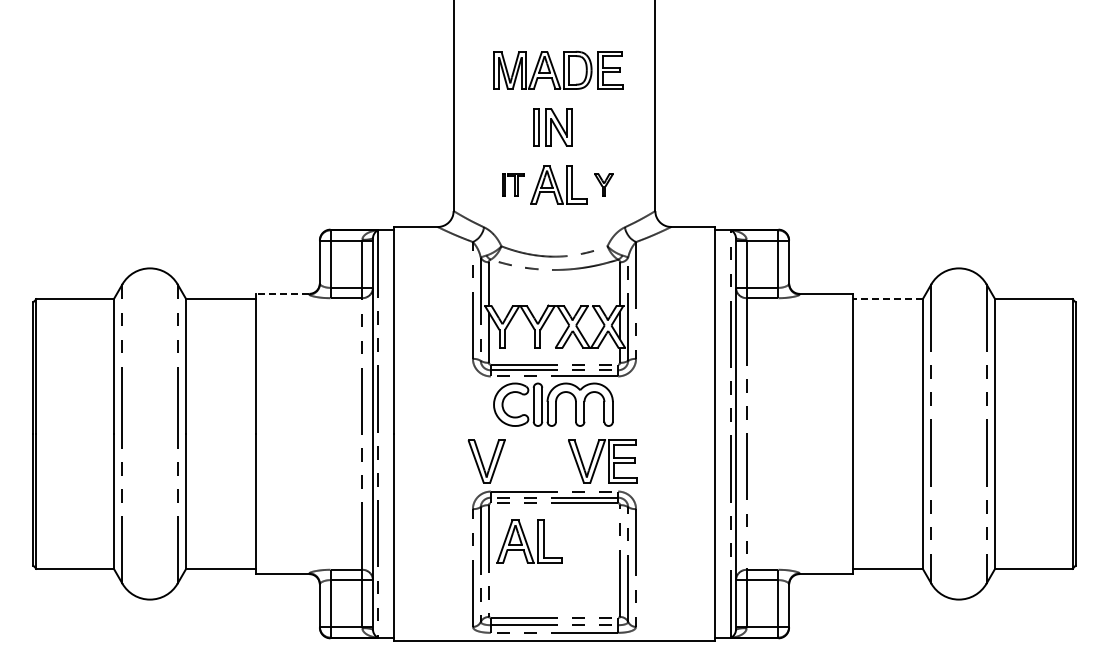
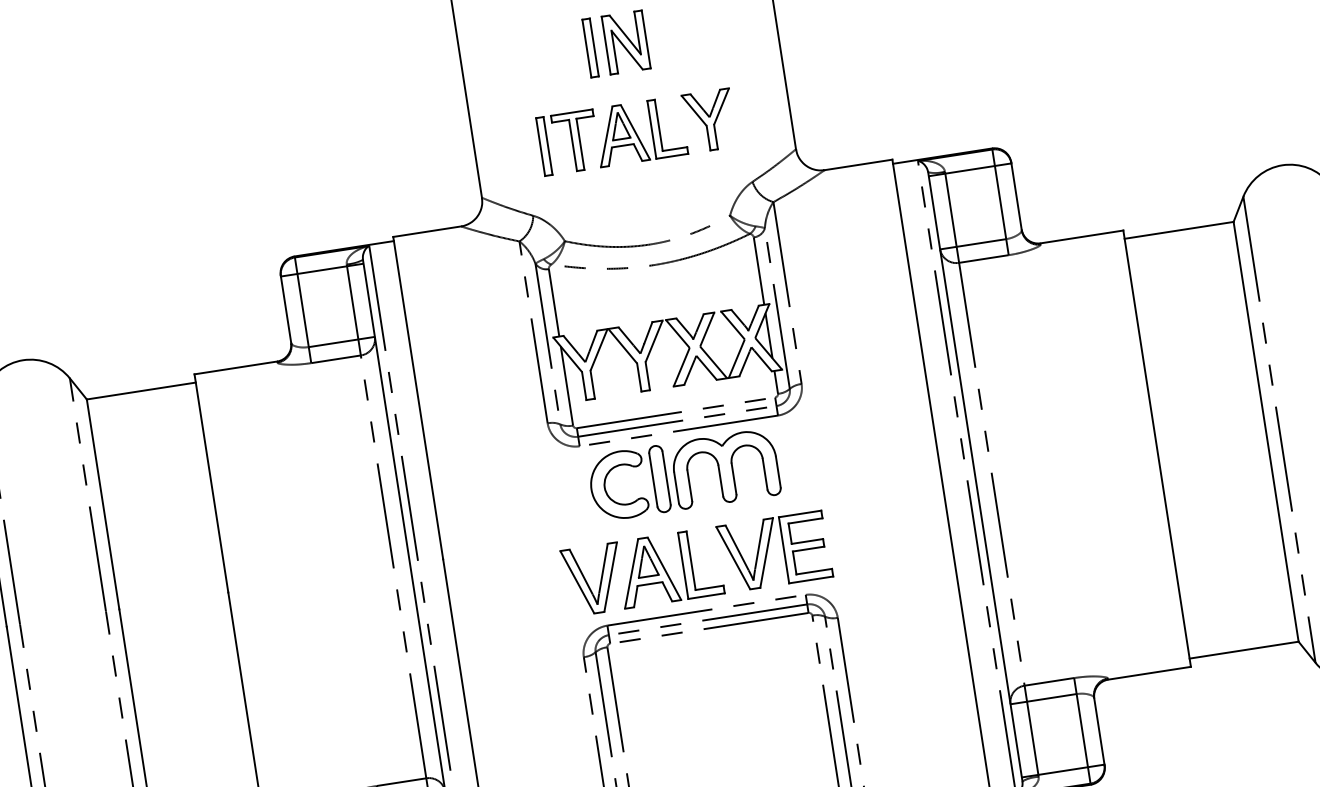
part: (513, 184) -> (568, 142), size x1.67
part: (603, 184) -> (708, 120), size x1.67
line: (282, 293) -> (235, 367), dashed -> solid
line: (887, 299) -> (1178, 230), dashed -> solid
part: (529, 541) -> (669, 567), moved

